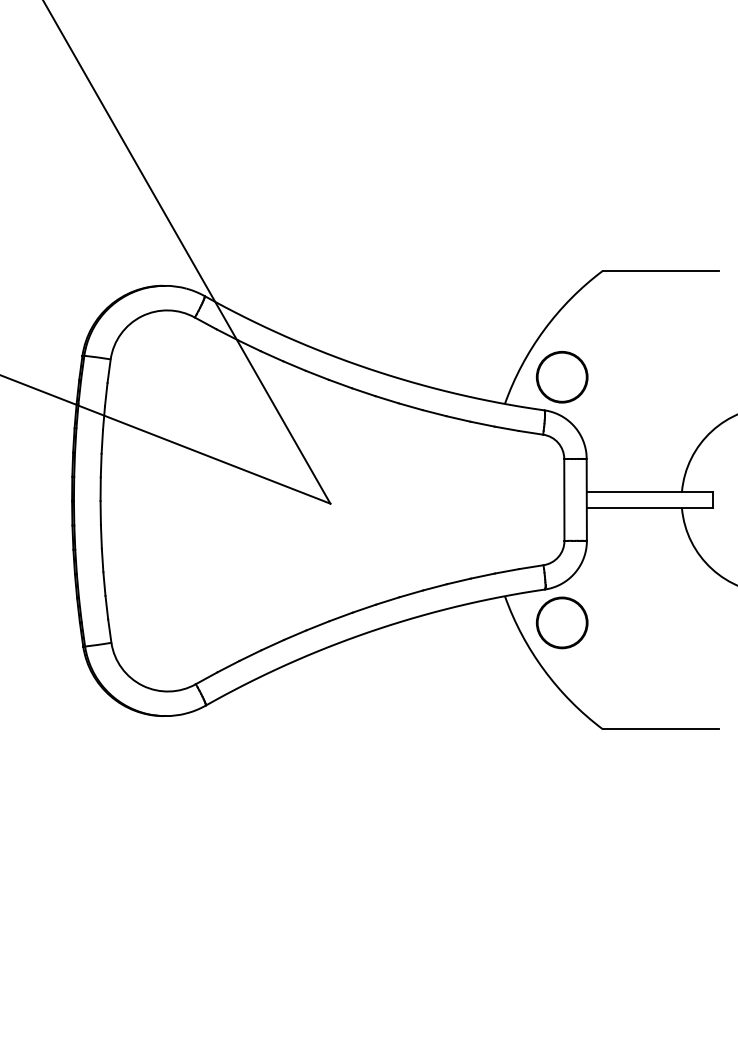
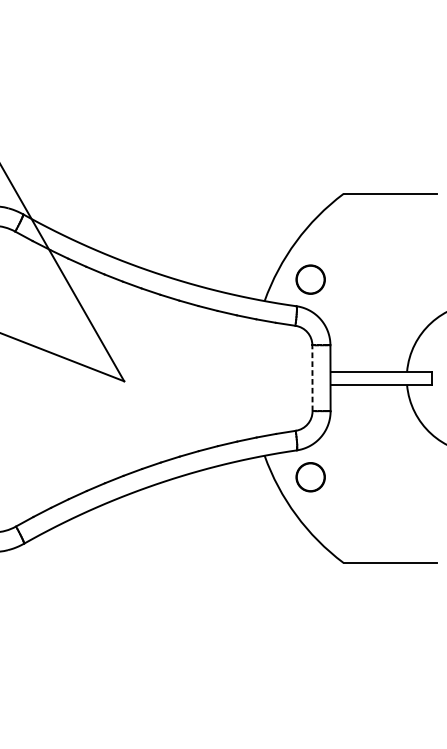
part: (561, 377) -> (310, 279), size x0.7
line: (564, 499) -> (312, 377), solid -> dashed
part: (561, 622) -> (310, 476), size x0.7

